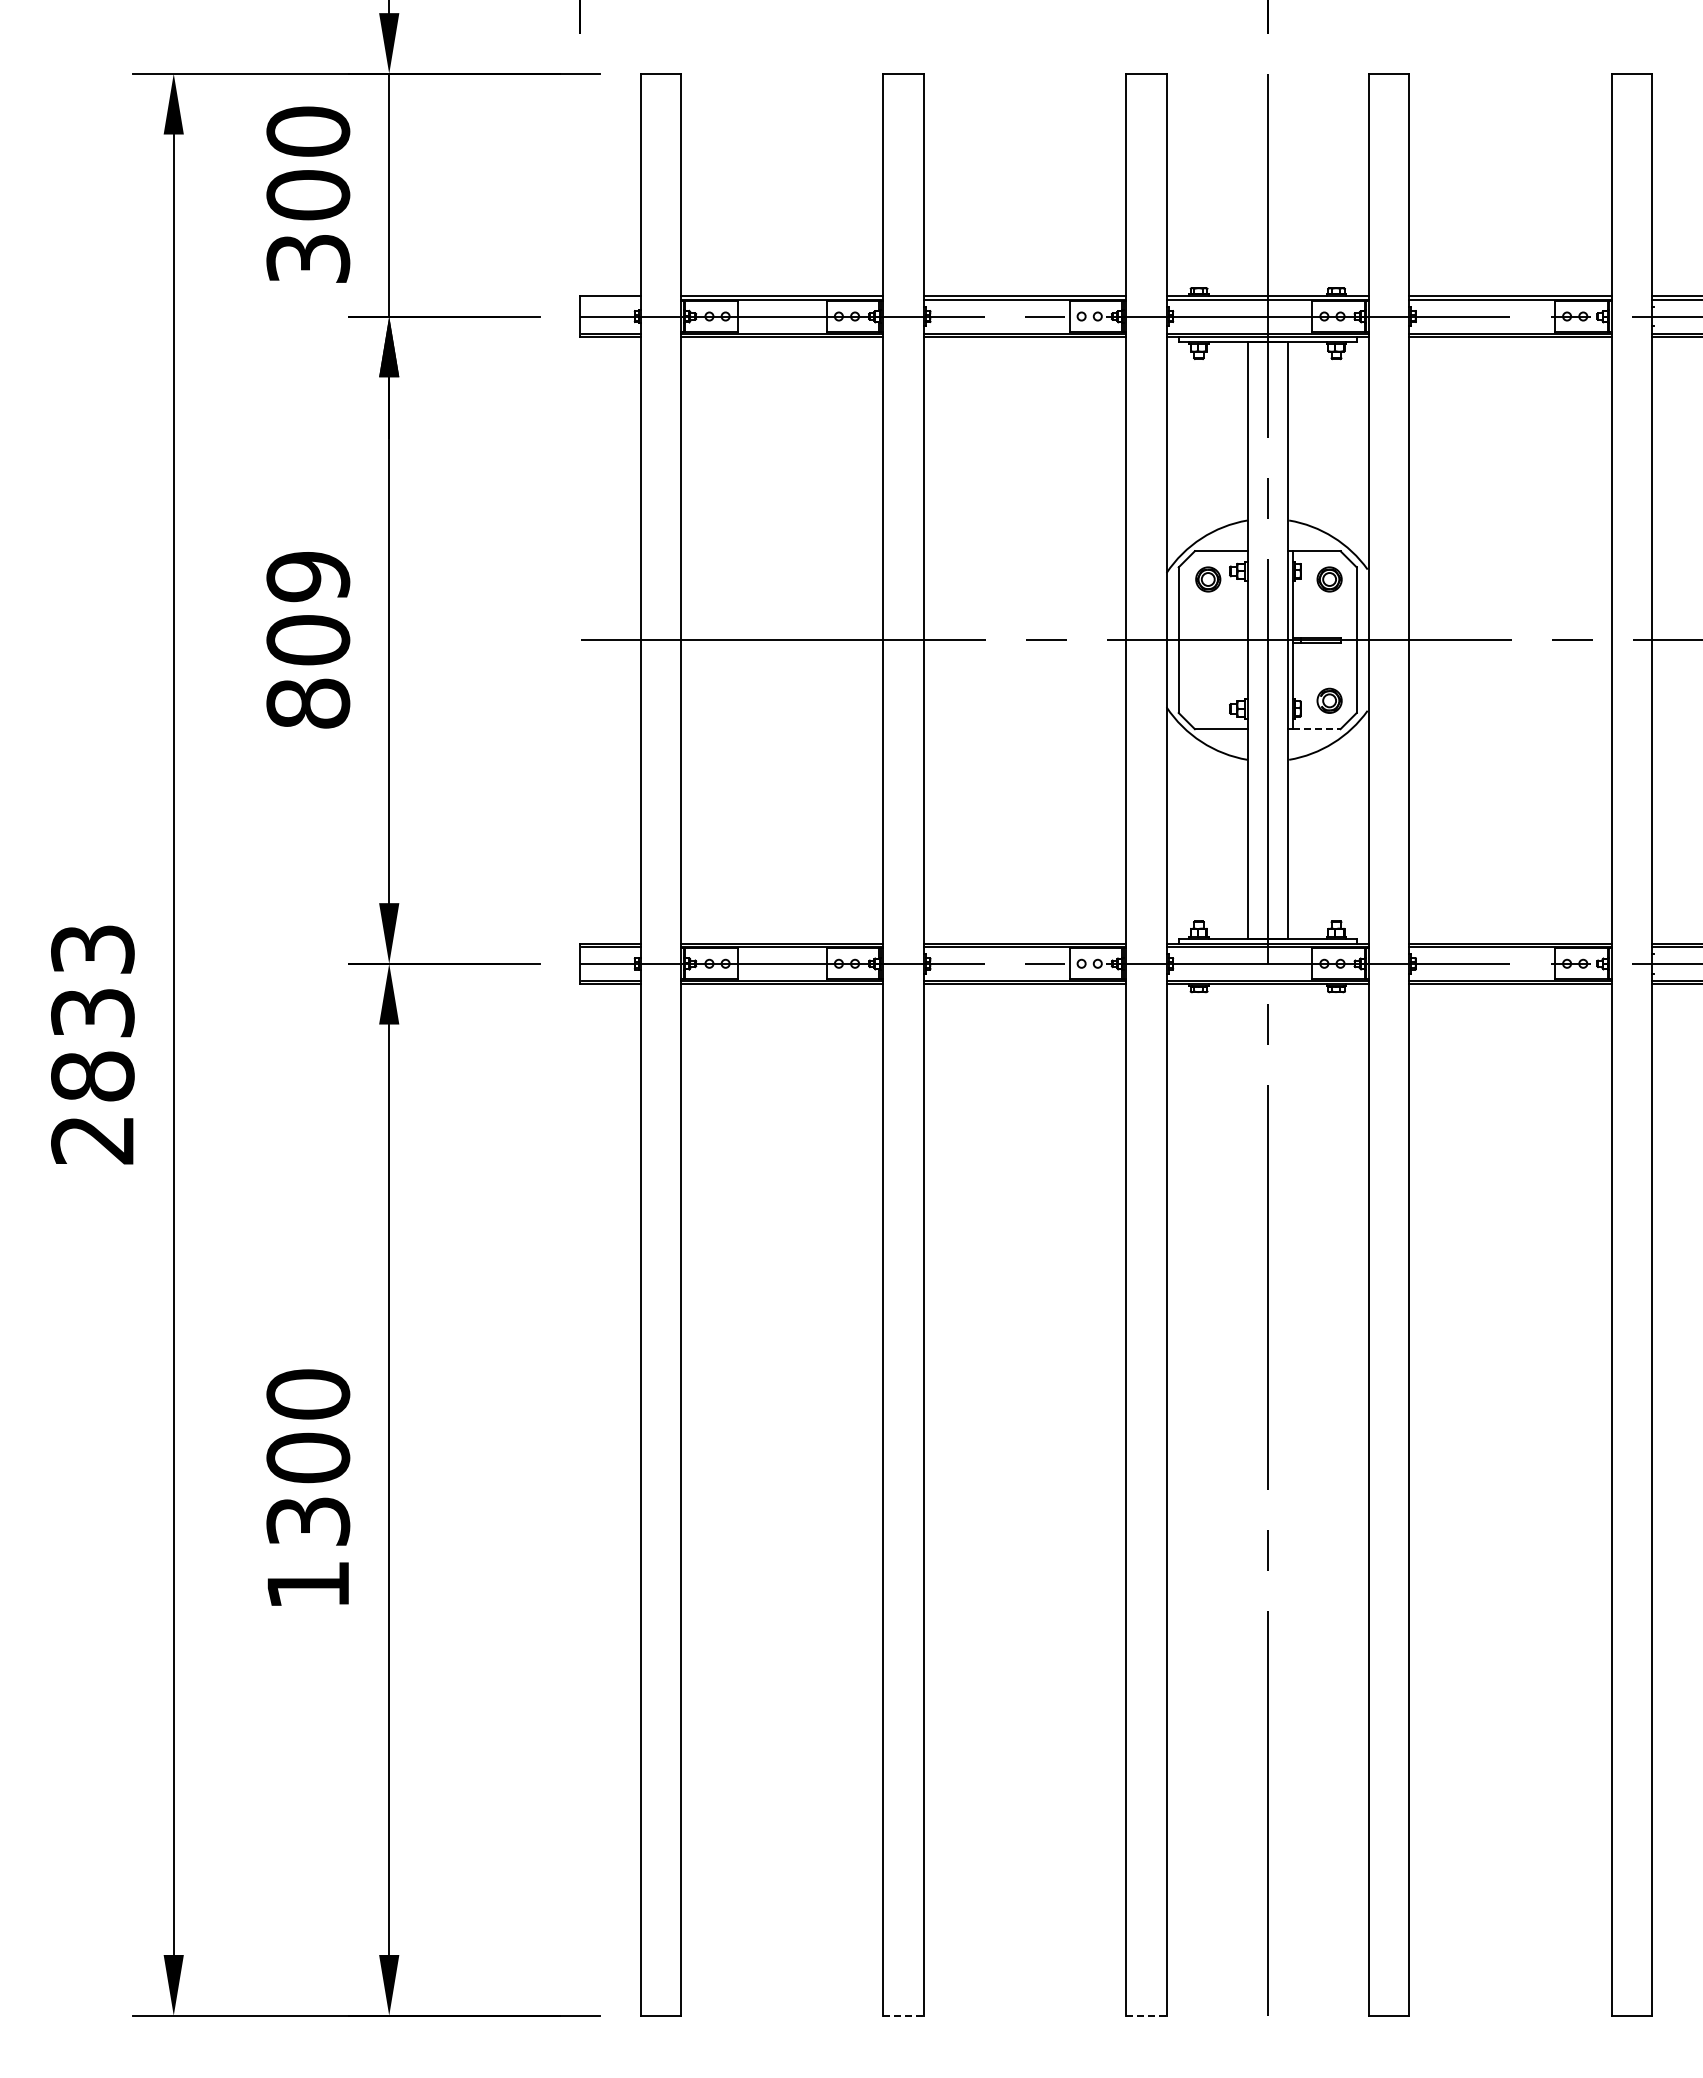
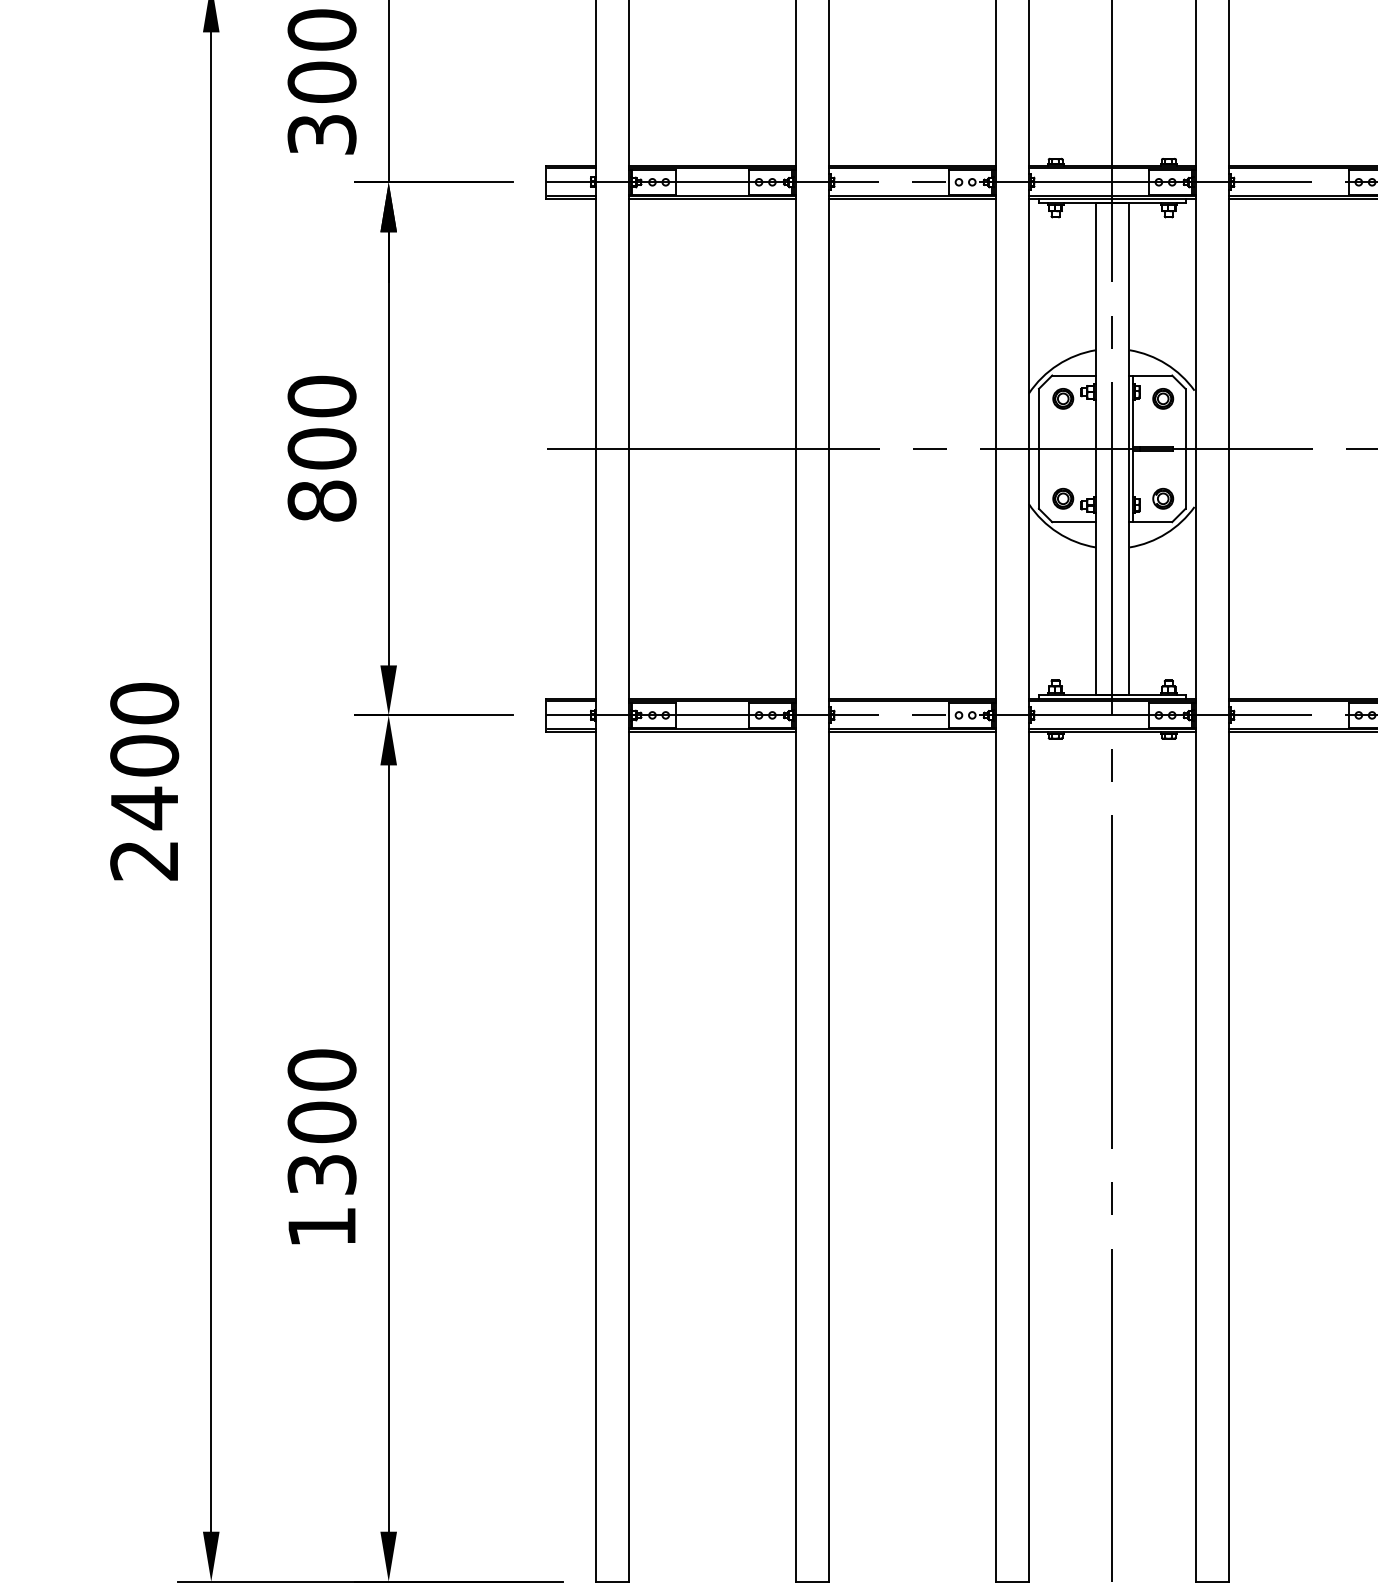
line: (611, 299) -> (571, 168), added
text: (308, 576) -> (322, 396), 809 -> 800
part: (1208, 700) -> (1063, 498), added
line: (1316, 729) -> (1152, 522), dashed -> solid
text: (92, 1013) -> (144, 756), 2833 -> 2400
line: (904, 2015) -> (813, 1581), dashed -> solid
line: (1146, 2015) -> (1012, 1581), dashed -> solid

